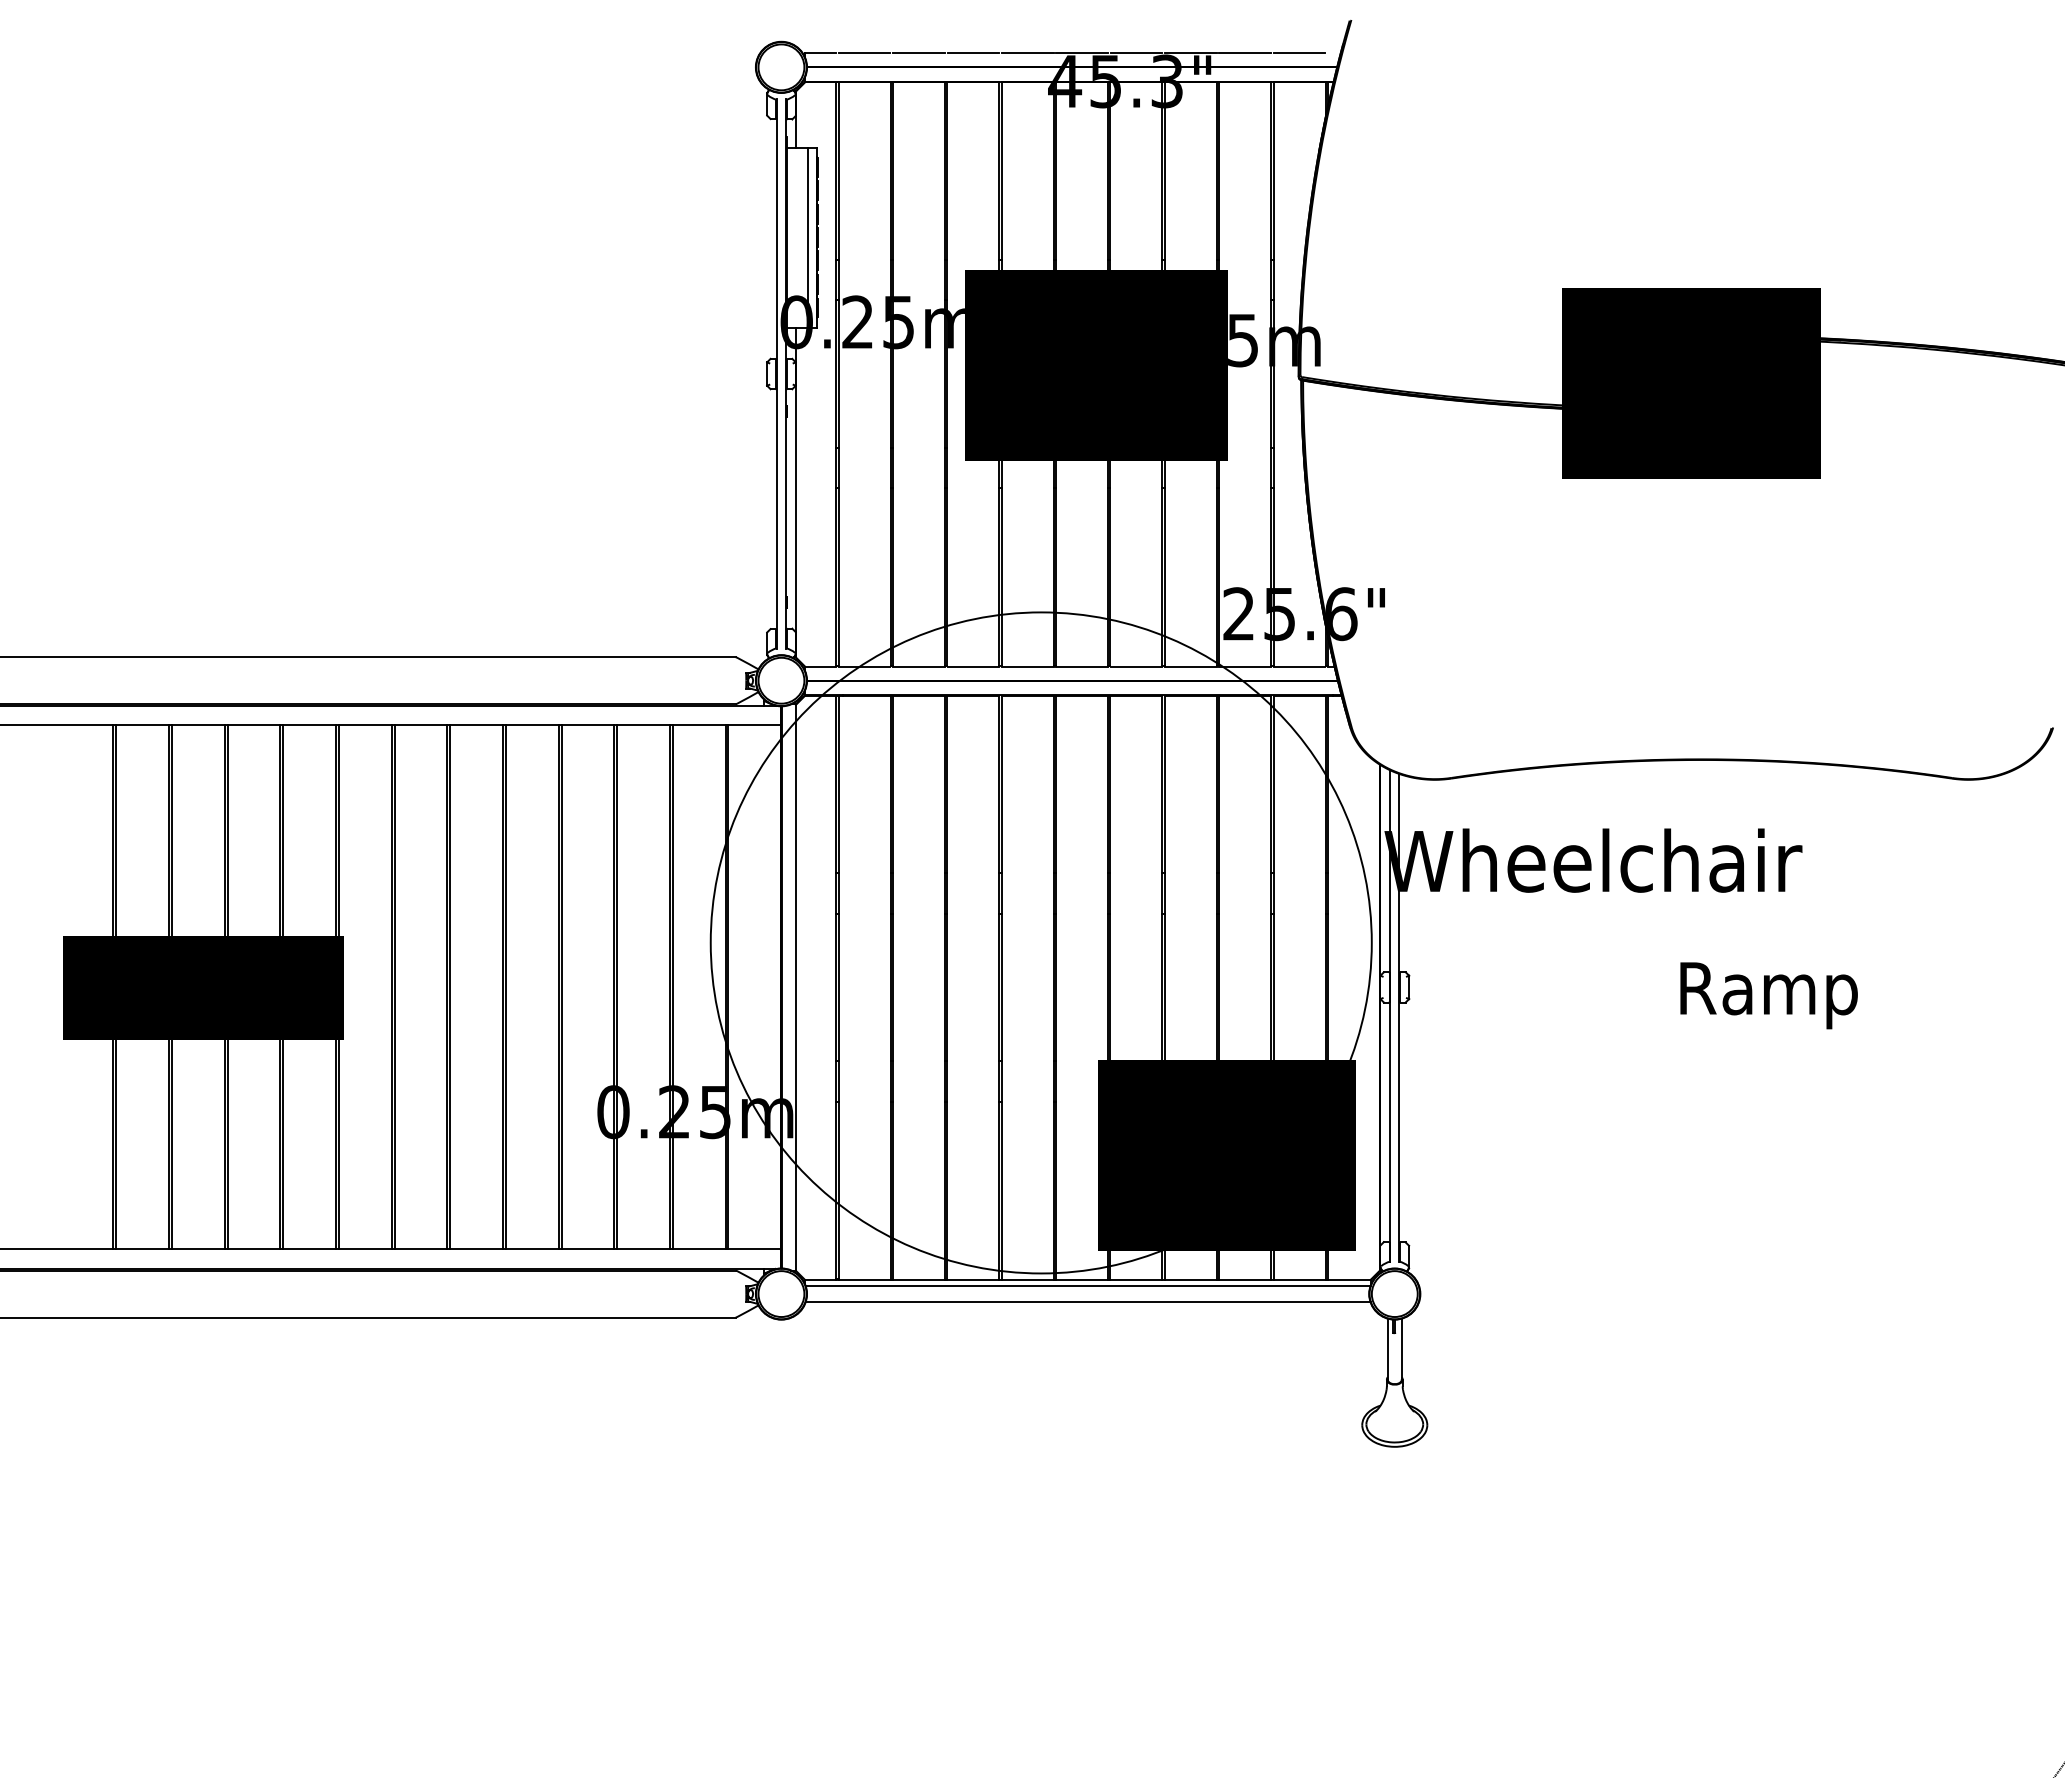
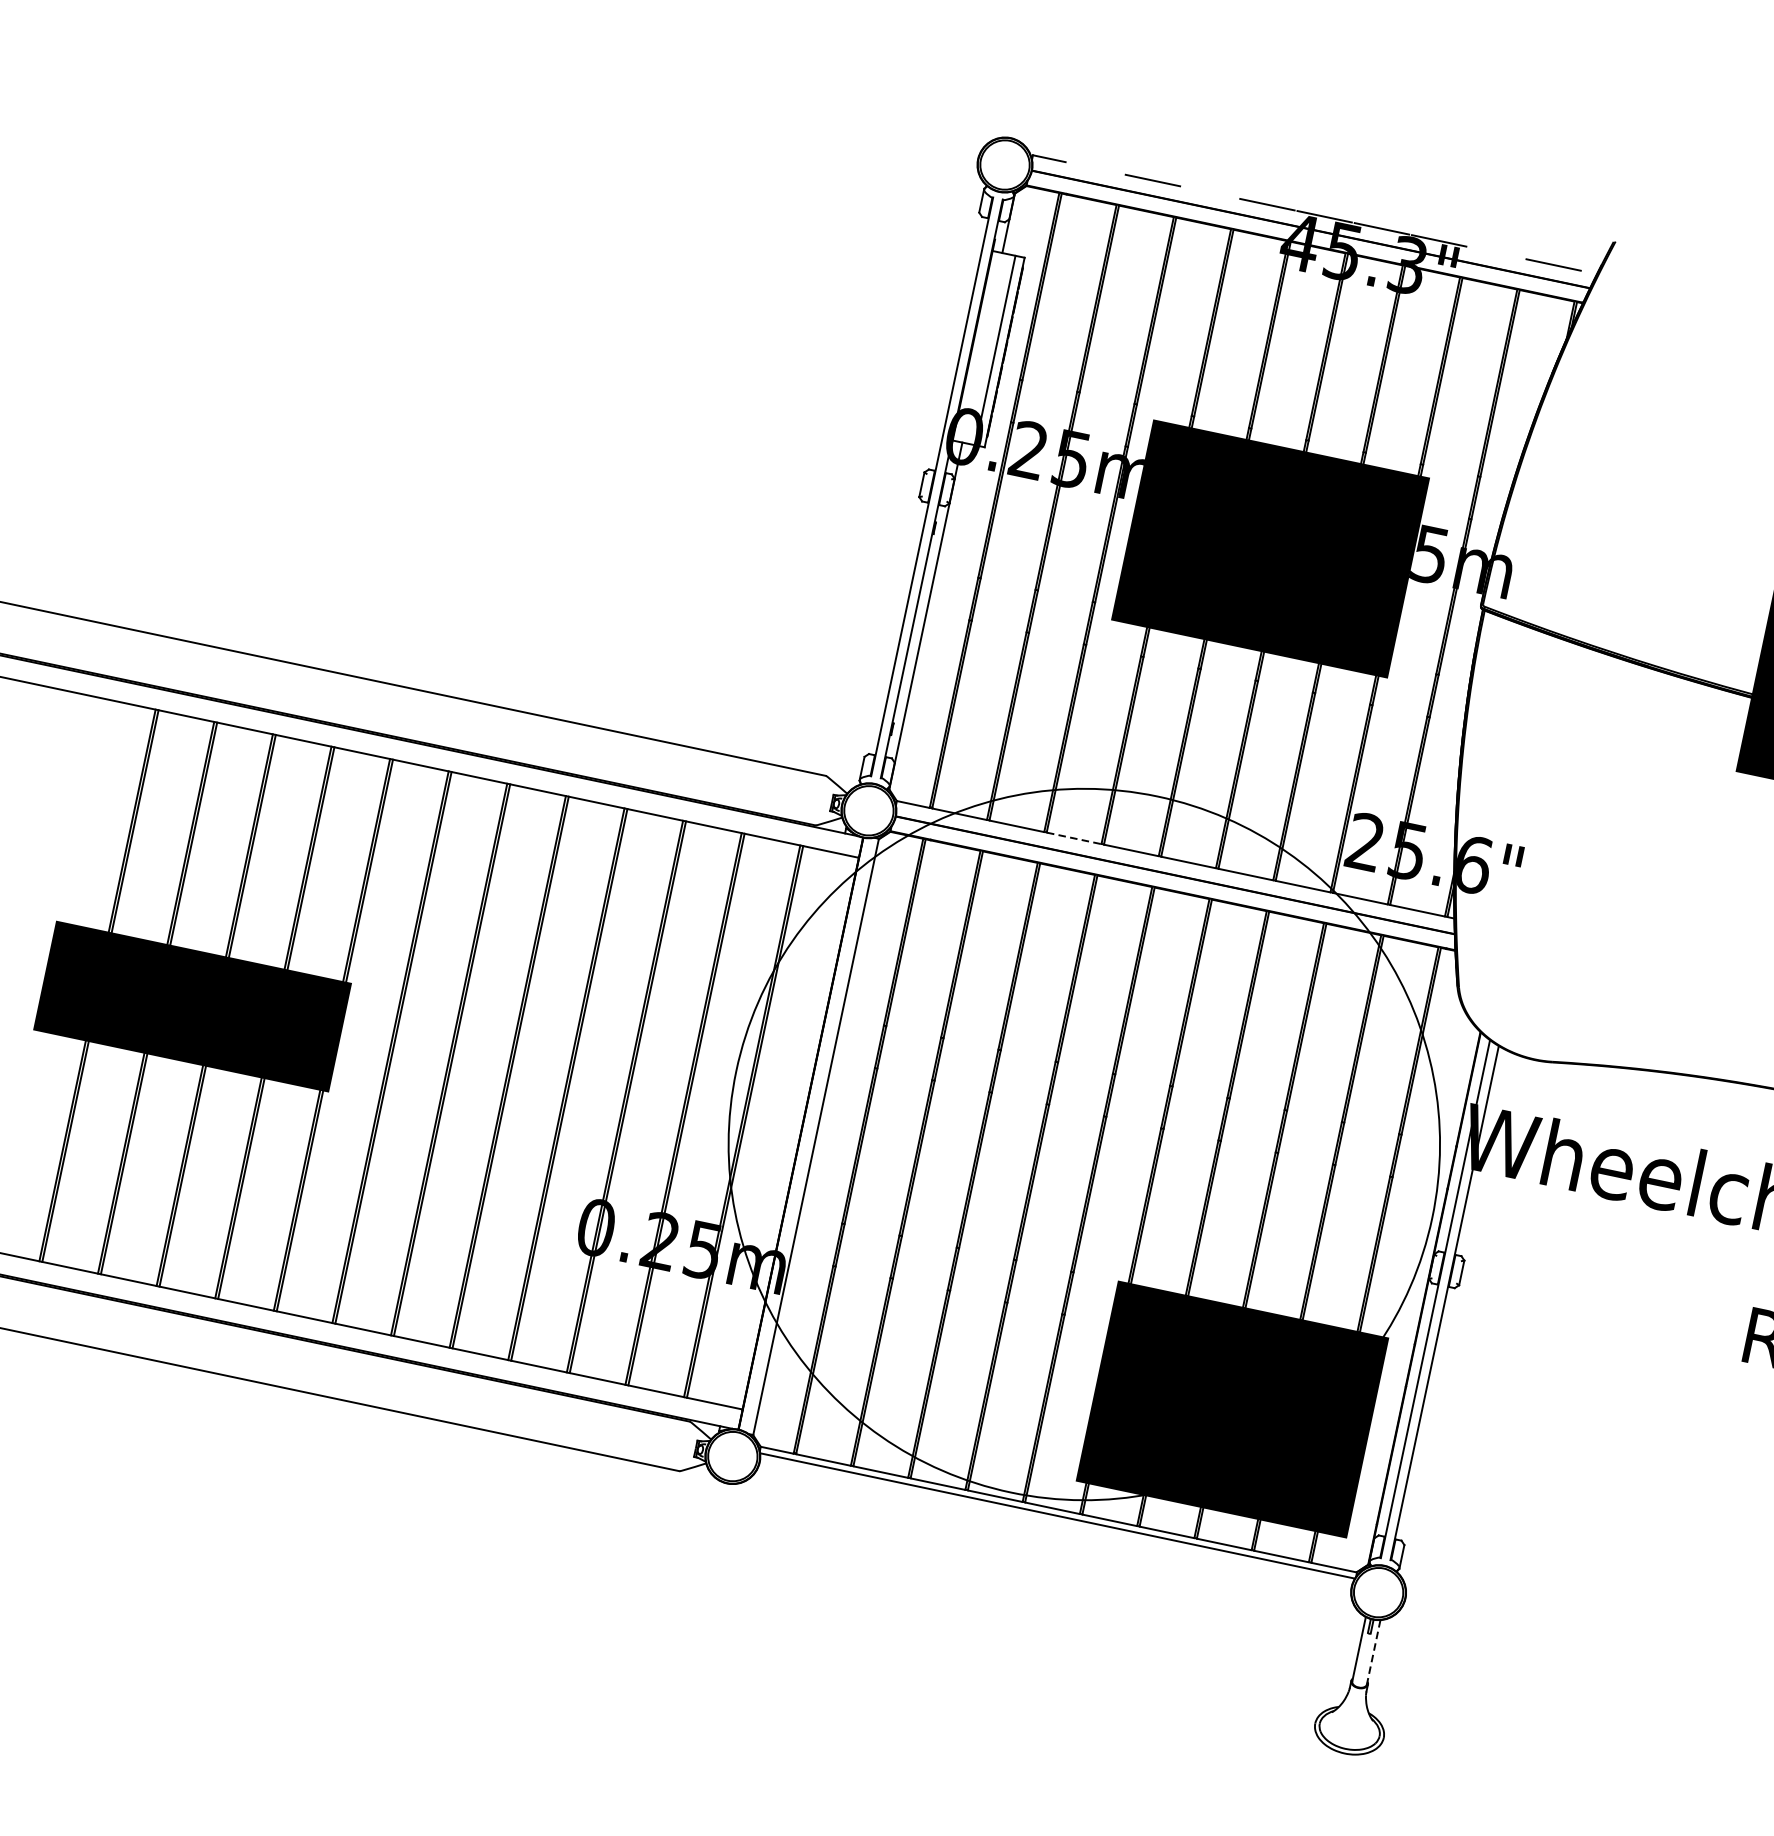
line: (864, 53) -> (1095, 168), removed
line: (973, 53) -> (1210, 193), removed
line: (1245, 53) -> (1496, 253), removed
line: (973, 666) -> (1074, 838), solid -> dashed
line: (1087, 1302) -> (1053, 1533), removed
line: (1401, 1349) -> (1373, 1652), solid -> dashed

